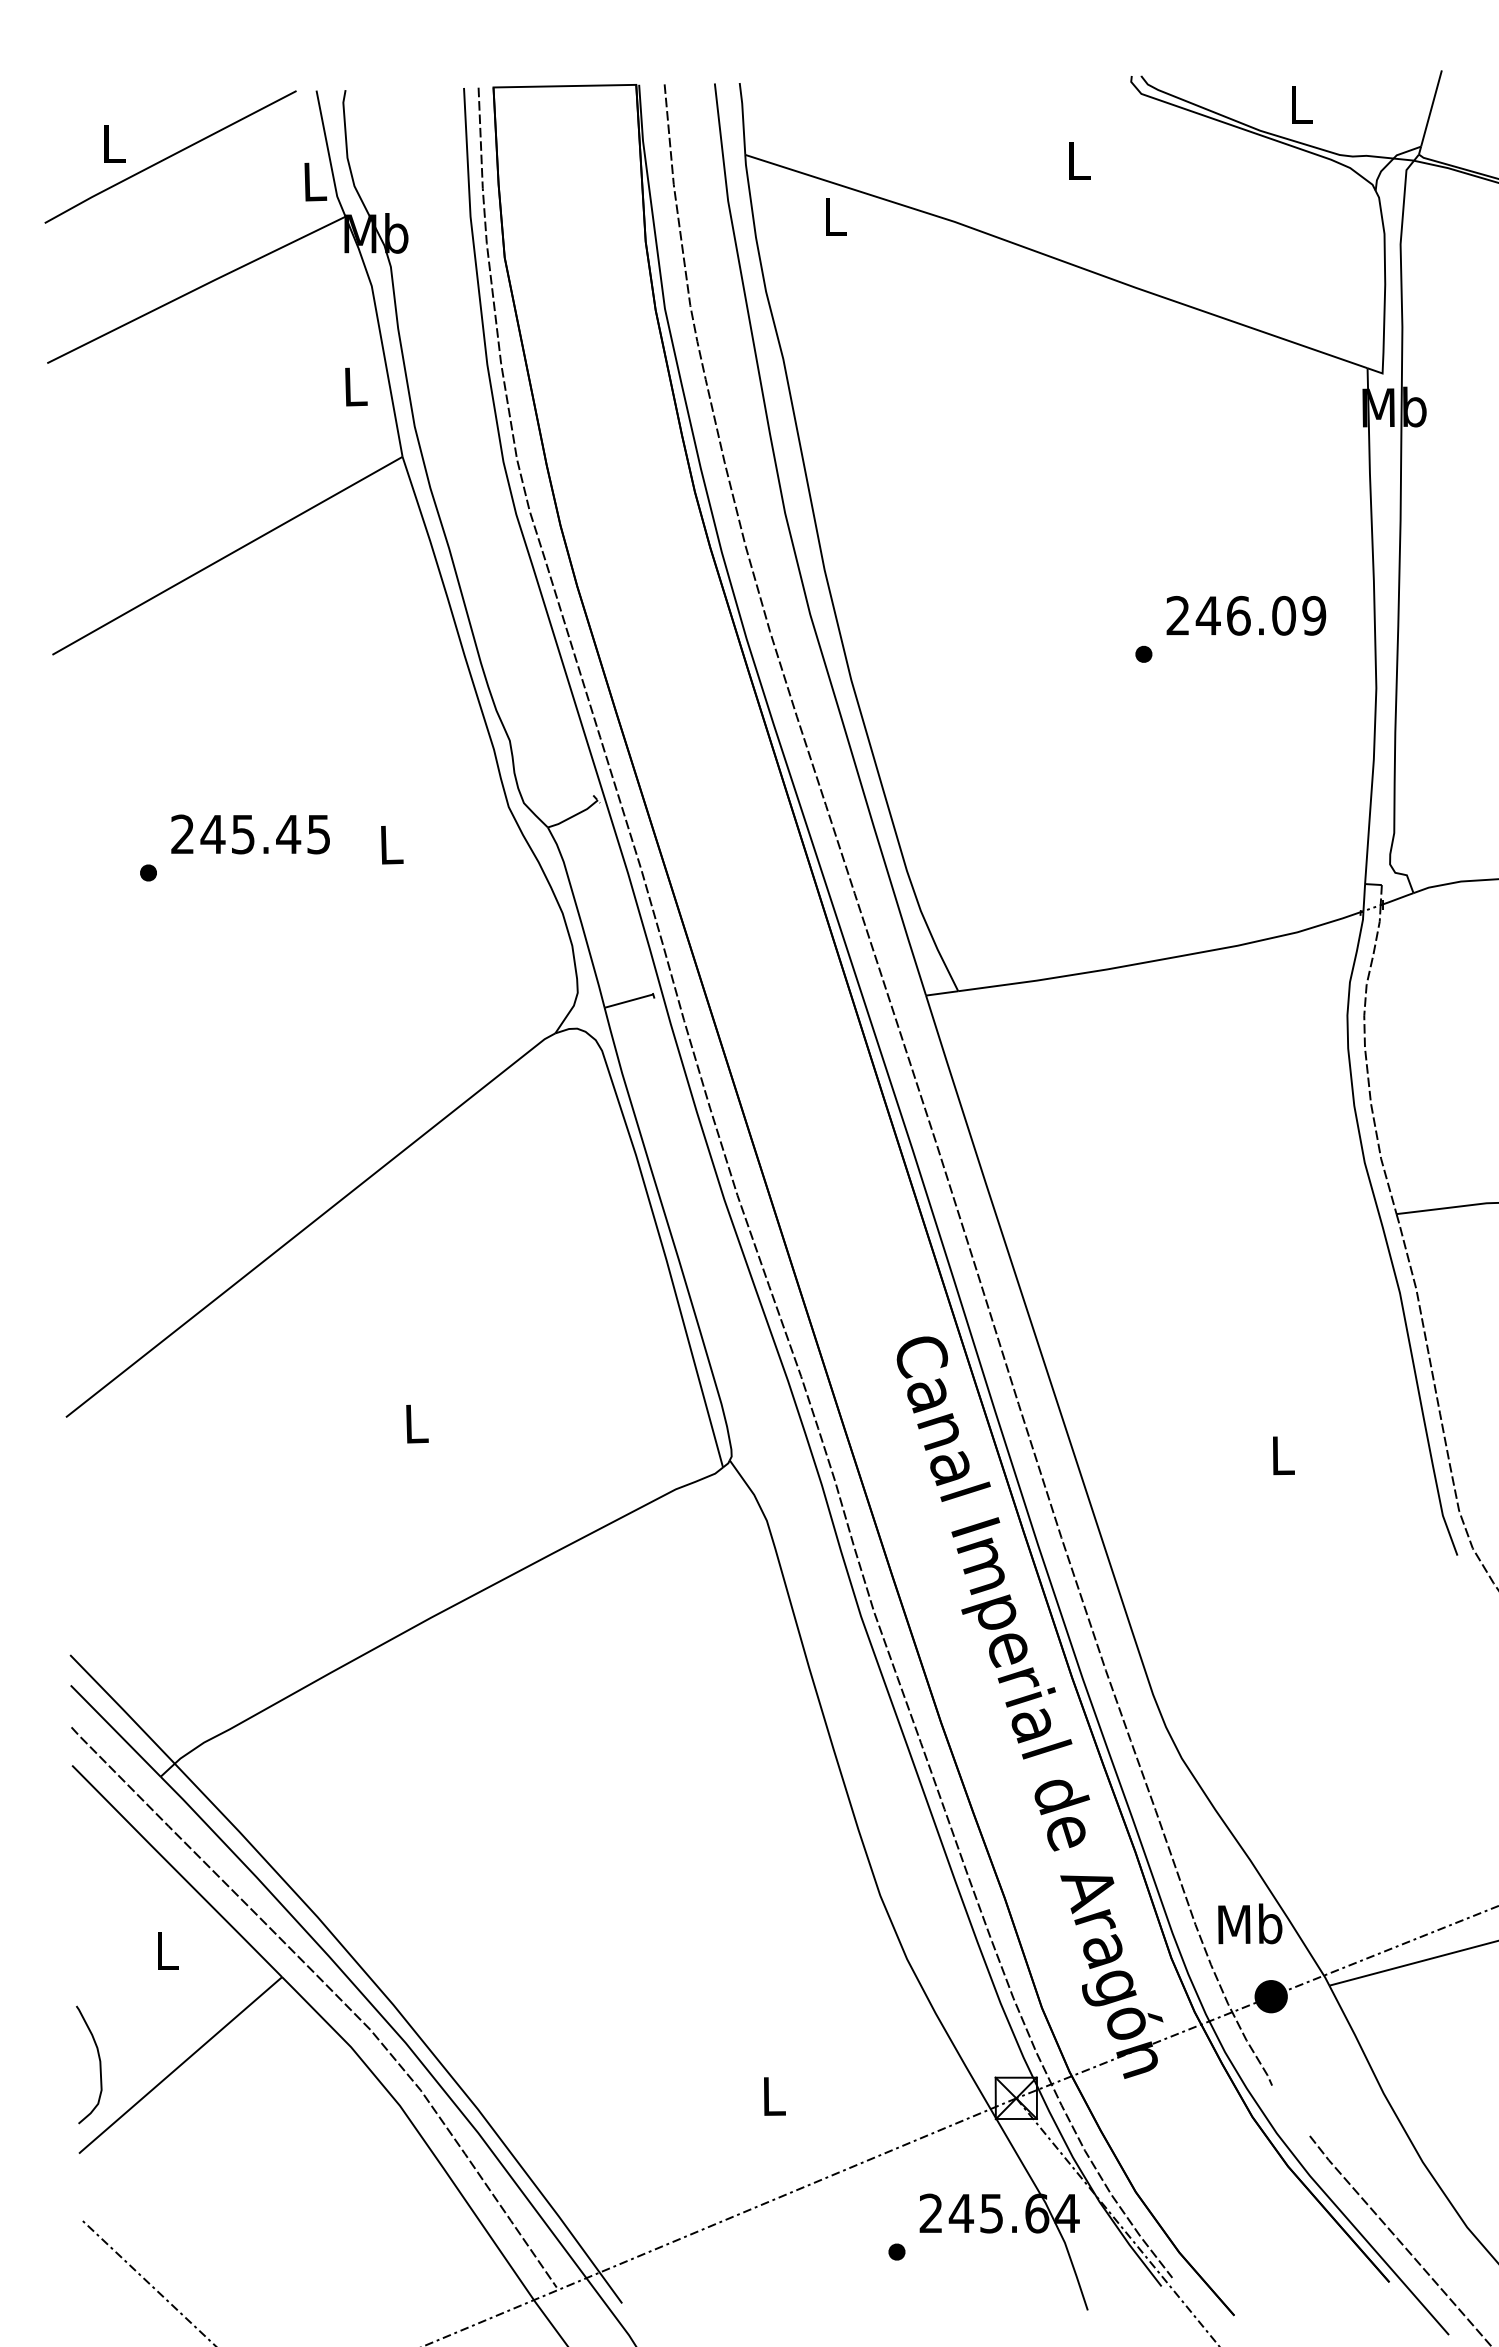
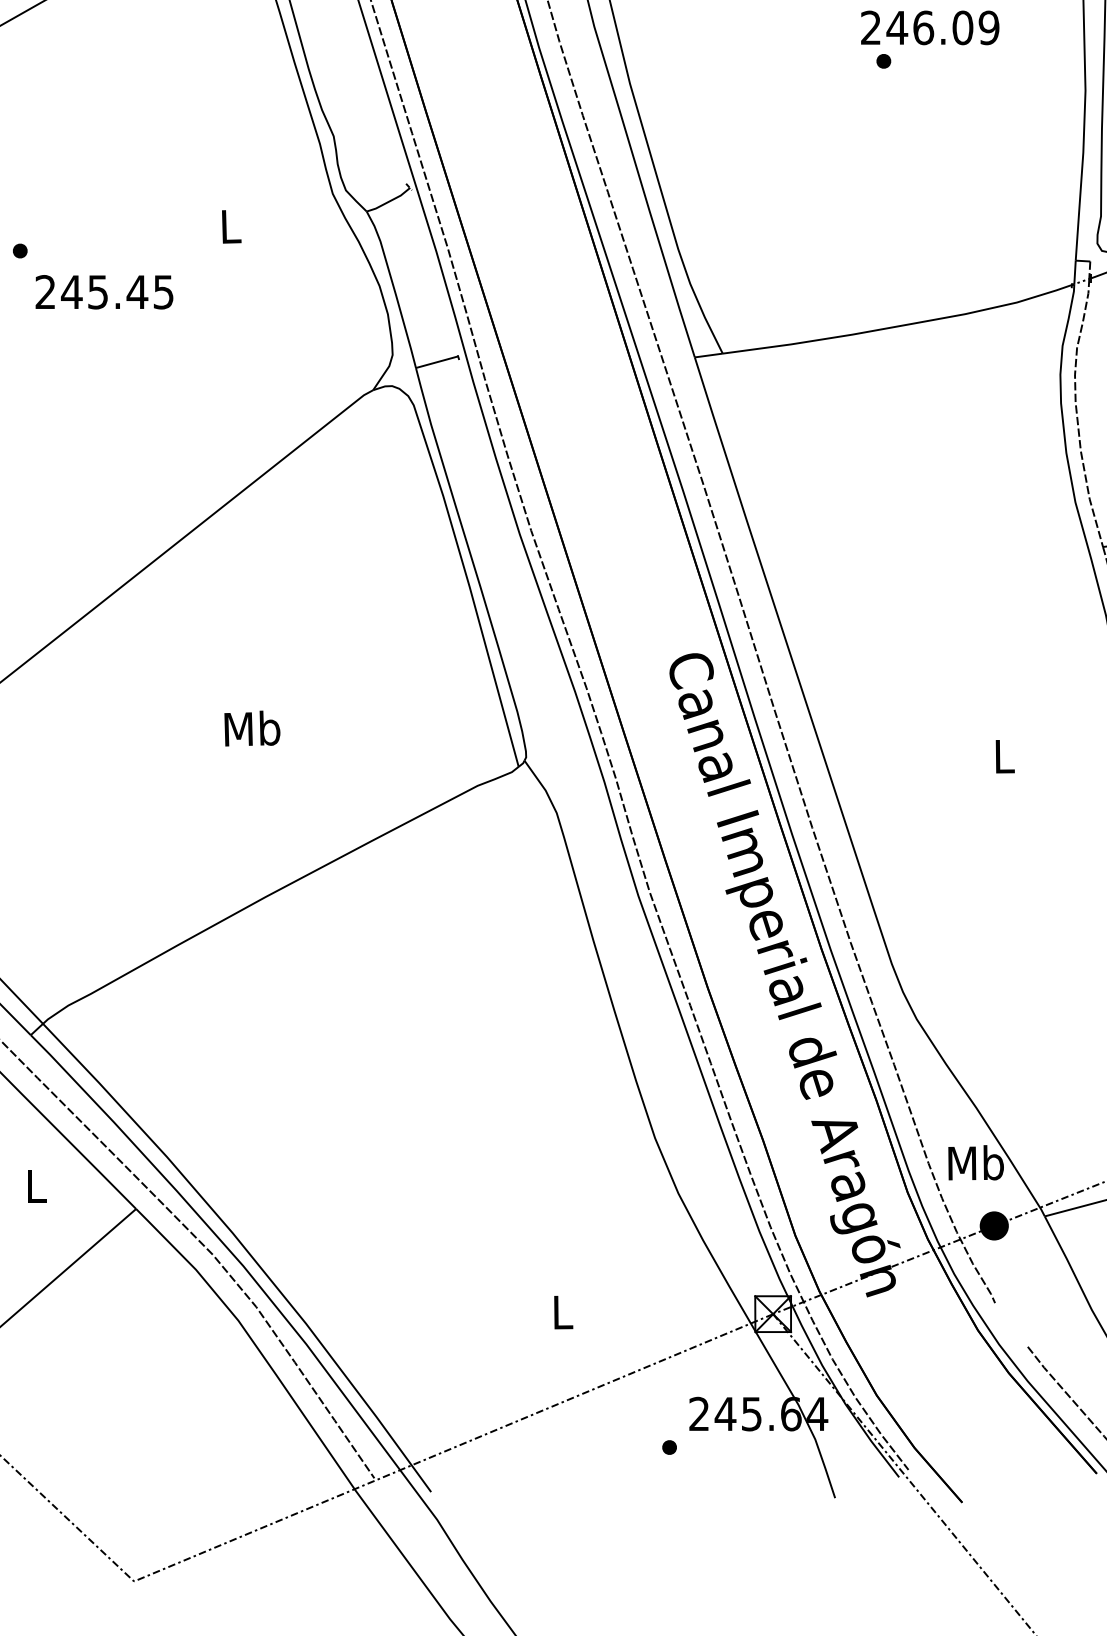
text: (1246, 615) -> (930, 27), moved
text: (250, 834) -> (104, 292), moved
text: (415, 1423) -> (251, 728), L -> Mb

